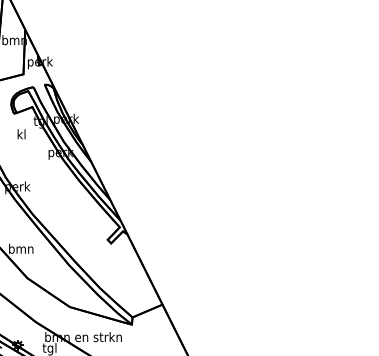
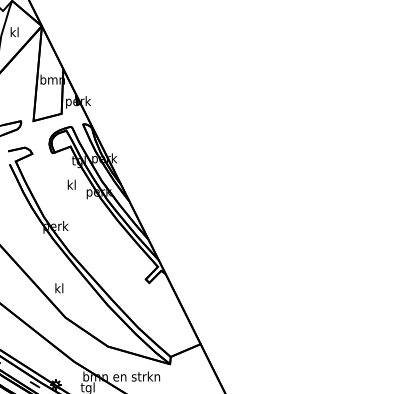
text: (21, 133) -> (71, 184), moved
text: (21, 248) -> (59, 288), bmn -> kl

